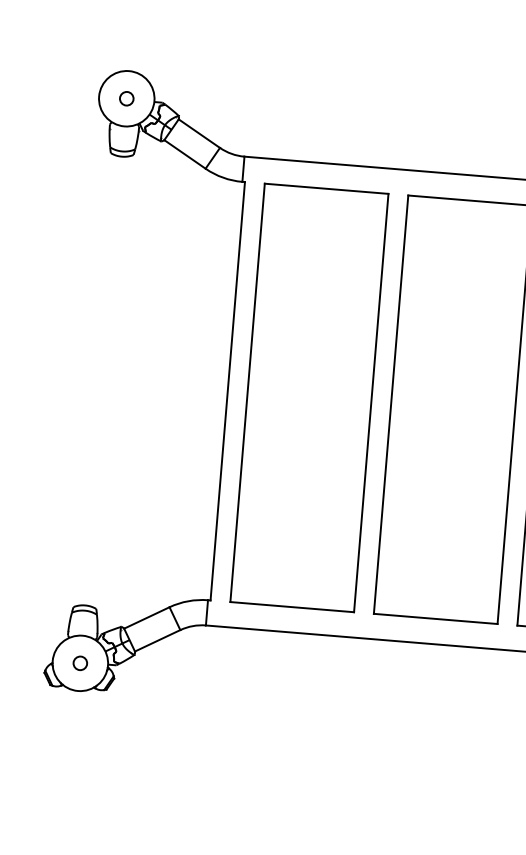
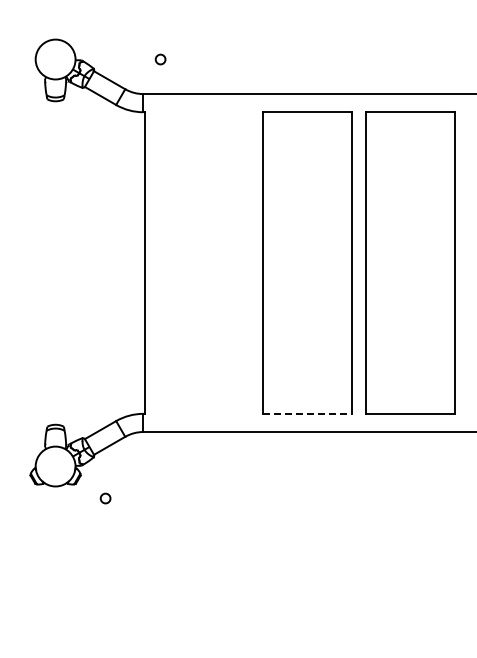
circle: (126, 98) -> (160, 59), moved
part: (308, 397) -> (203, 262), removed
line: (435, 618) -> (307, 413), solid -> dashed
circle: (80, 663) -> (105, 498), moved

